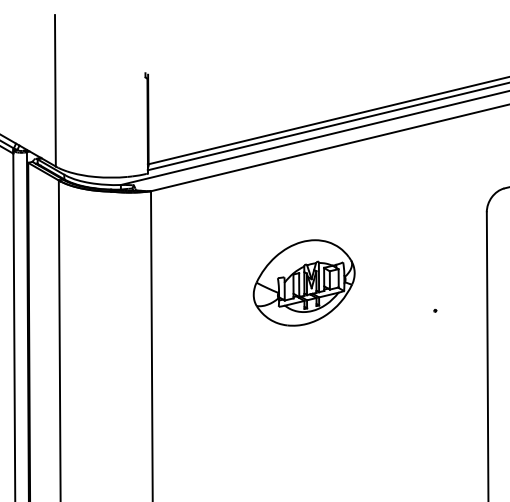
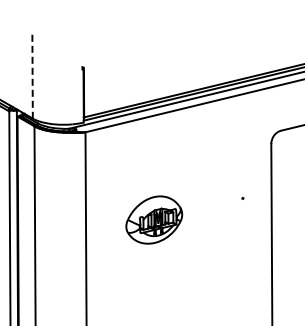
line: (55, 90) -> (32, 76), solid -> dashed
part: (304, 281) -> (154, 219), moved

